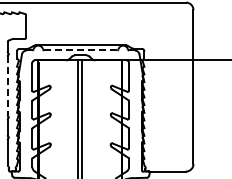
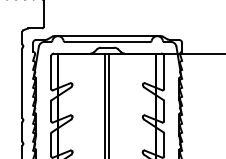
line: (80, 50) -> (107, 41), dashed -> solid
line: (7, 85) -> (21, 82), dashed -> solid

